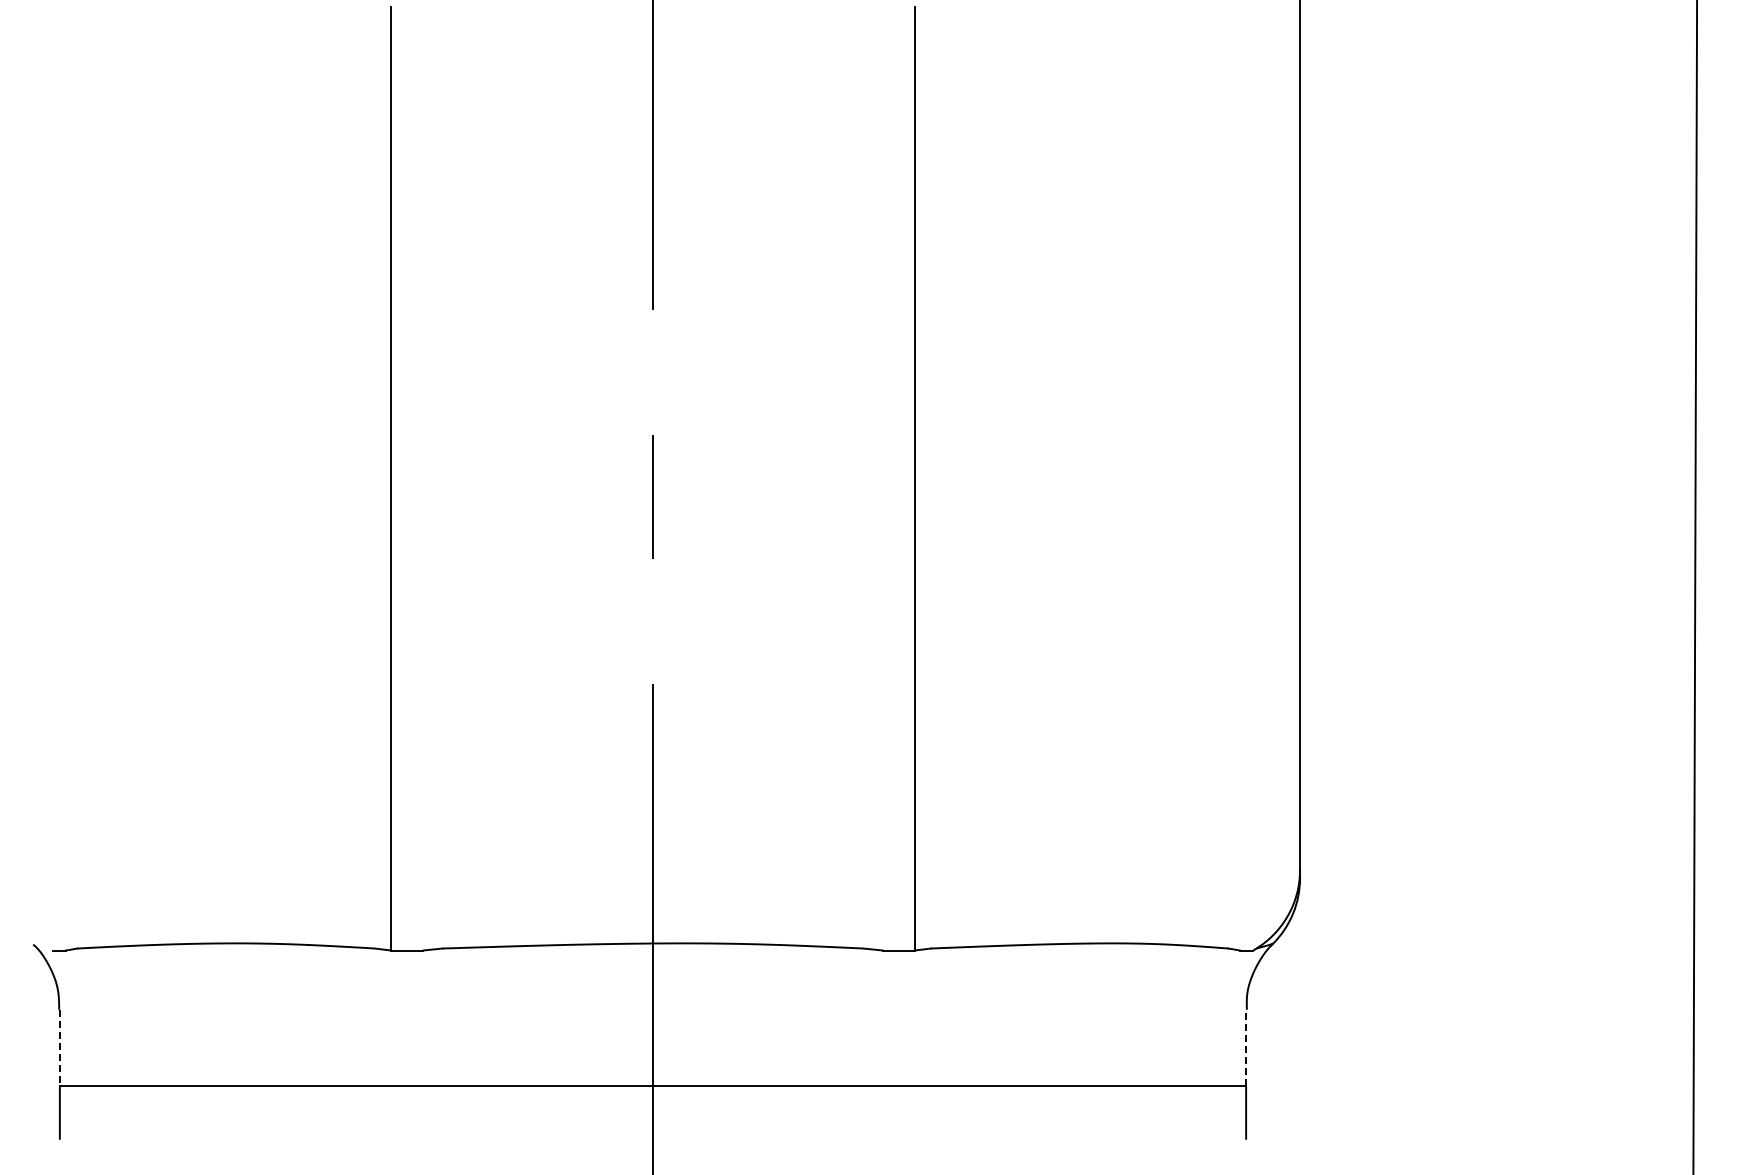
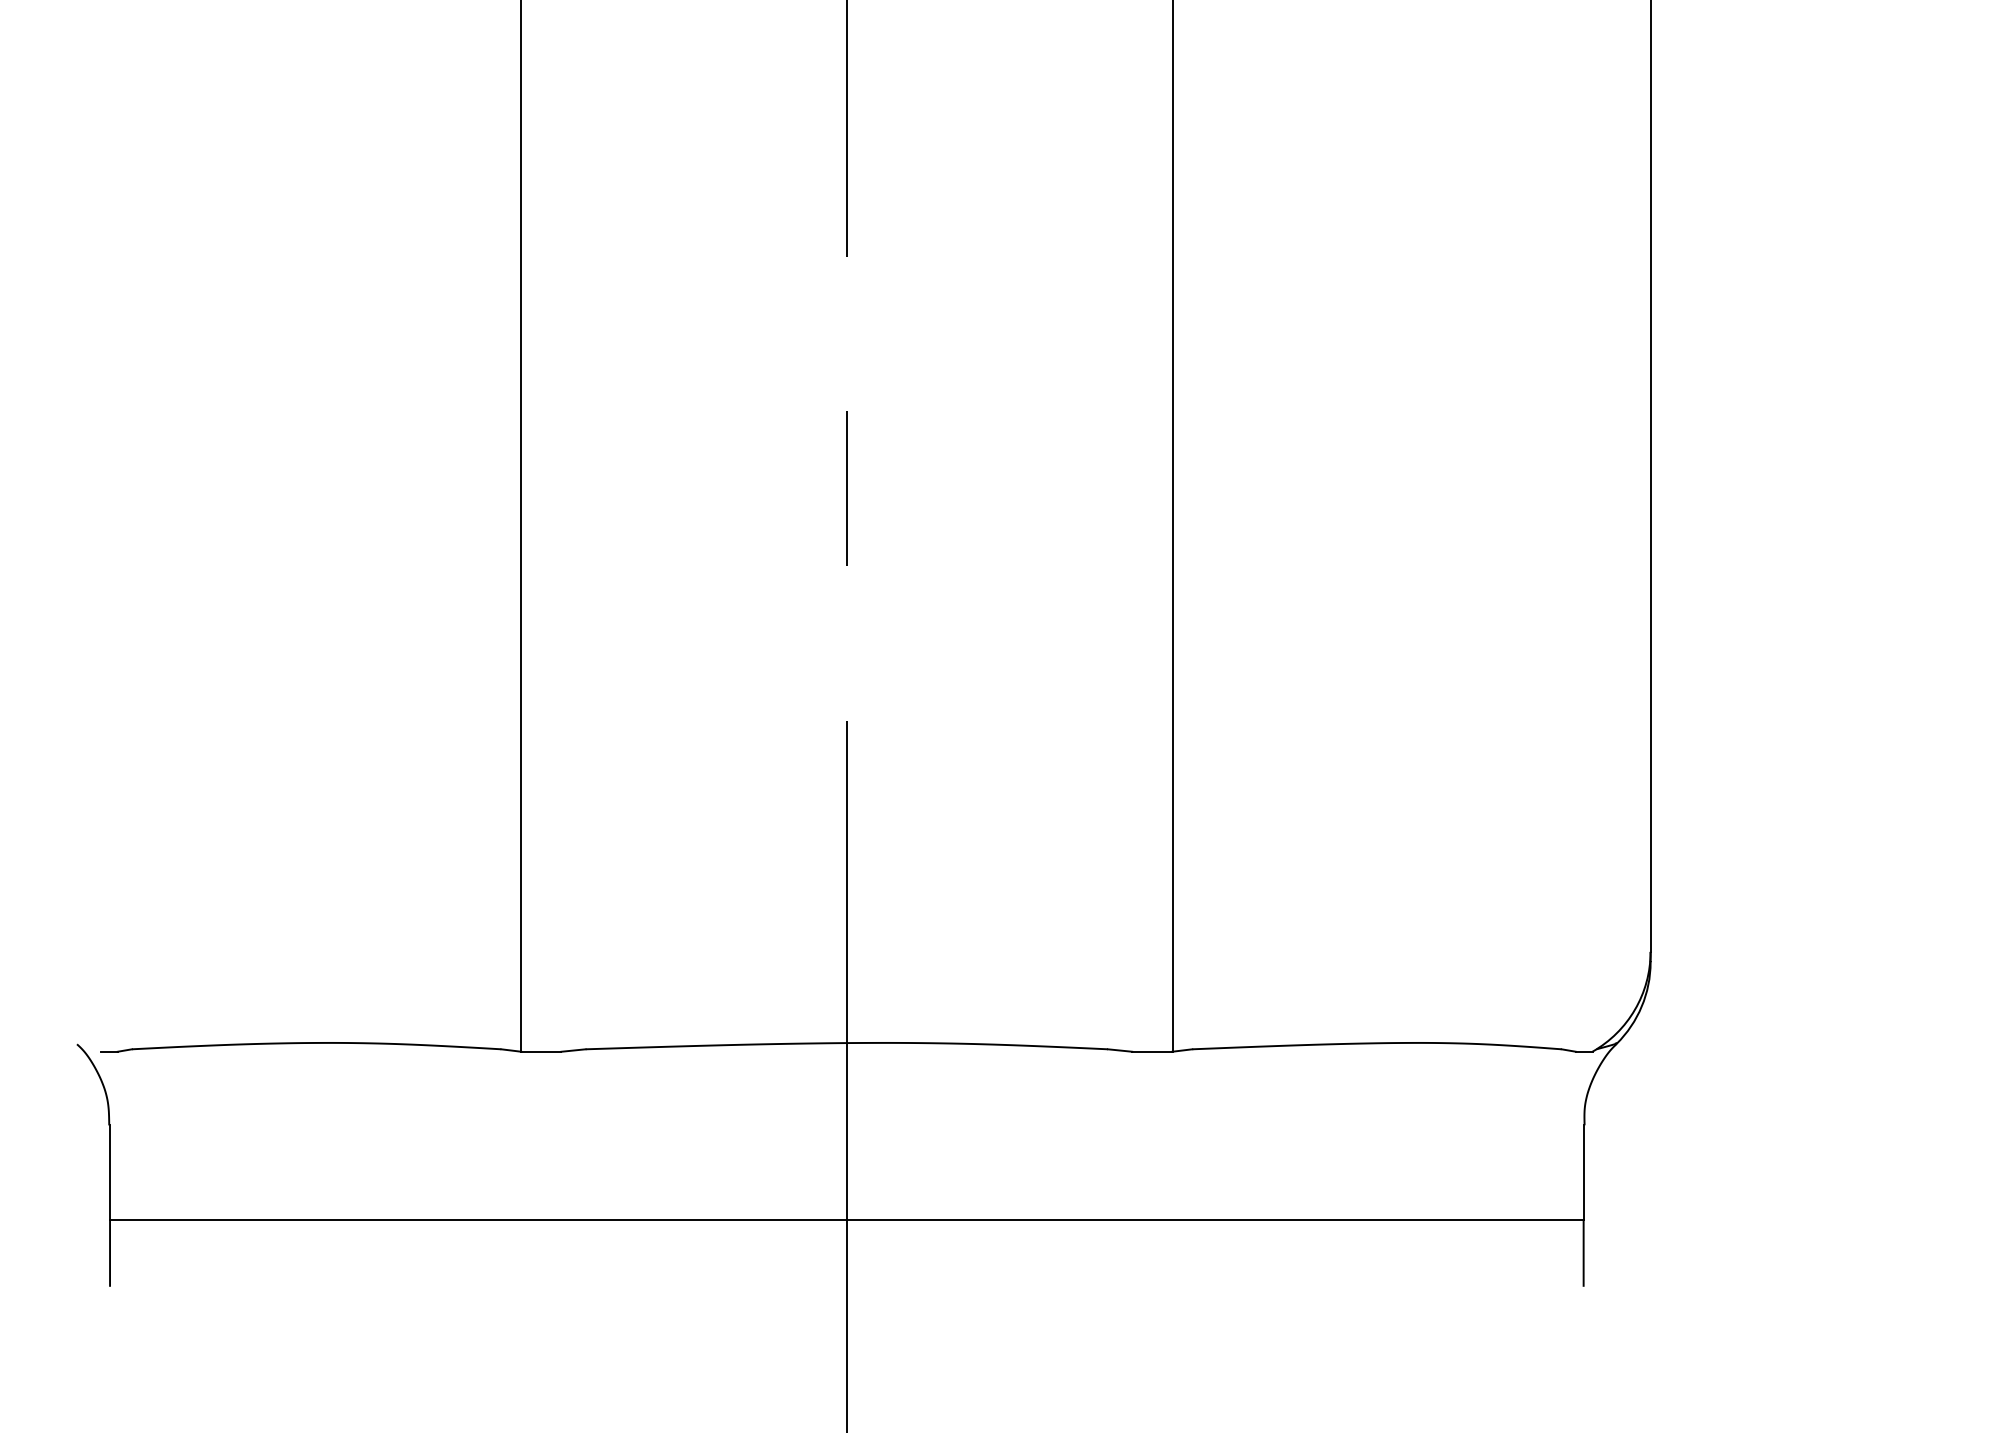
line: (1246, 1047) -> (1584, 1172), dashed -> solid
line: (59, 1048) -> (109, 1173), dashed -> solid

